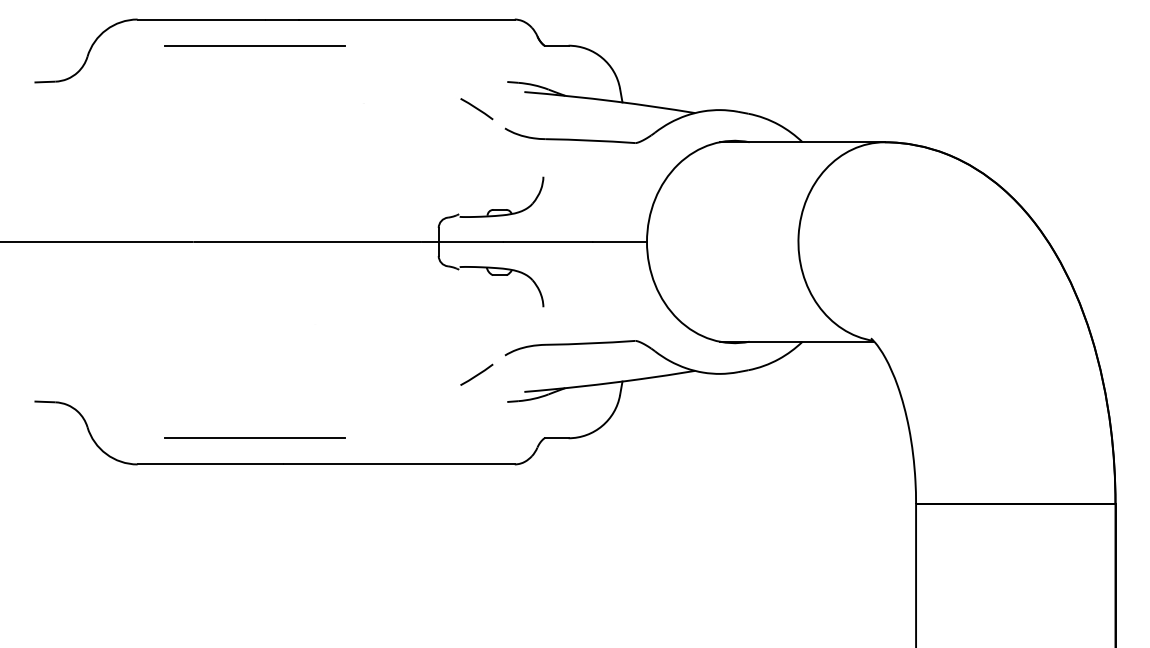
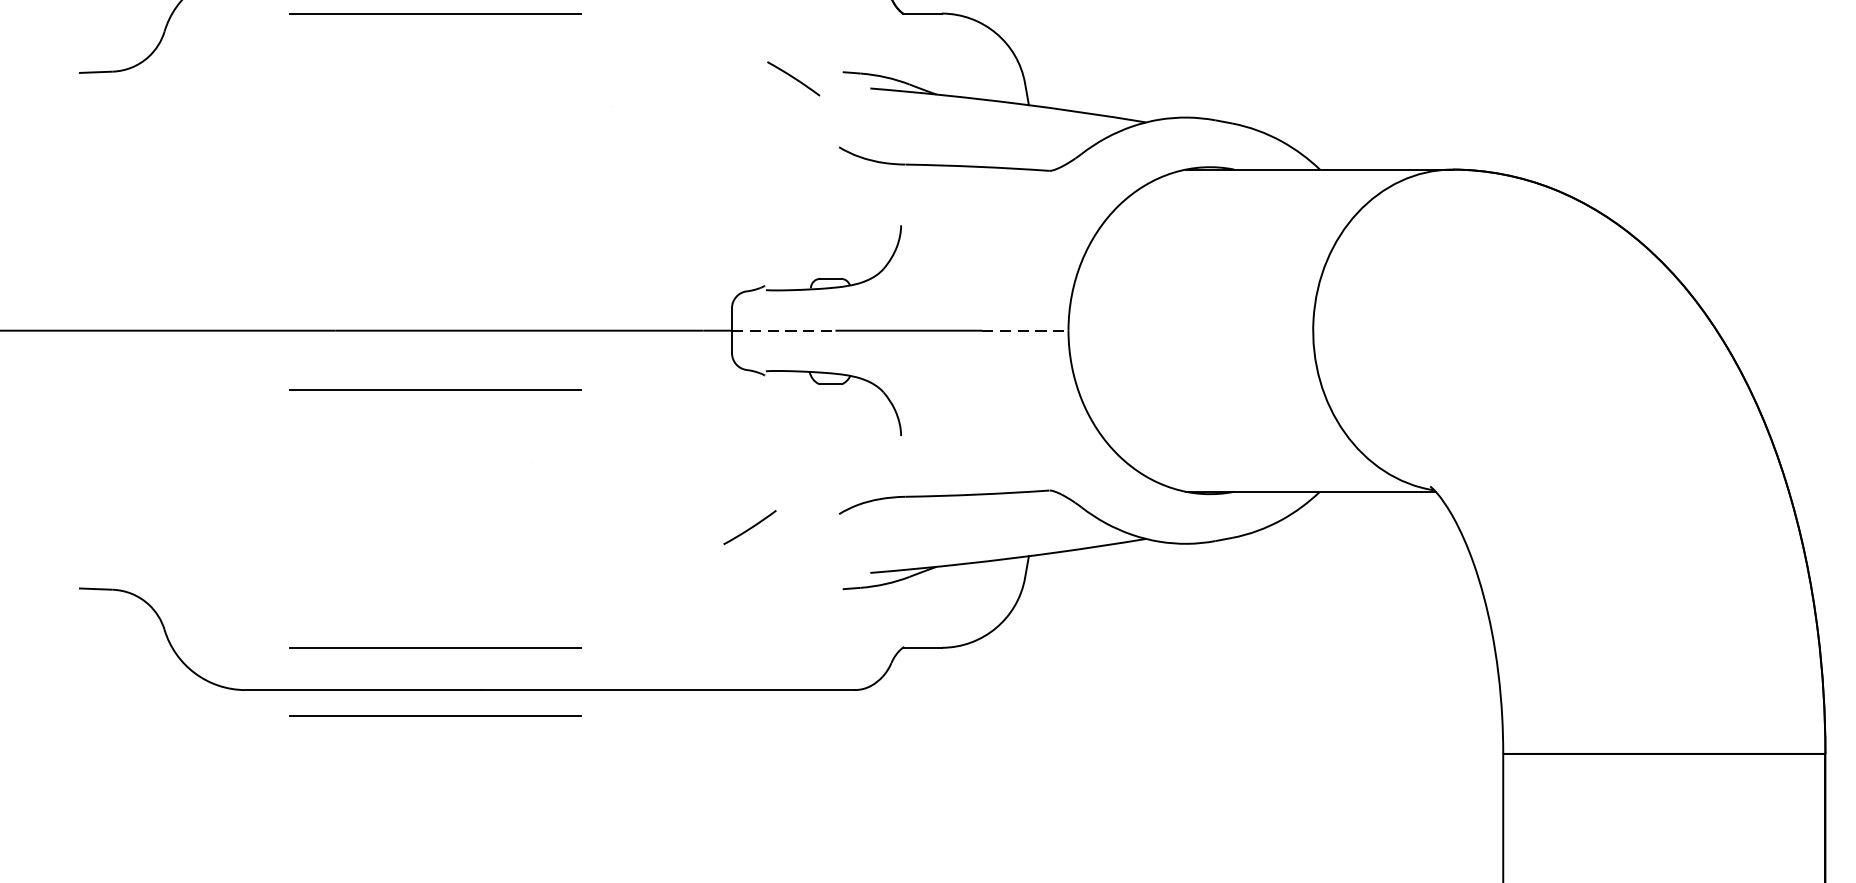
line: (476, 109) -> (793, 79), moved
line: (471, 241) -> (784, 329), solid -> dashed
line: (620, 241) -> (1025, 329), solid -> dashed
line: (254, 278) -> (434, 389), added
line: (476, 374) -> (749, 526), moved
line: (254, 479) -> (434, 714), added

